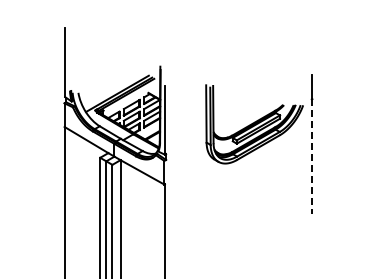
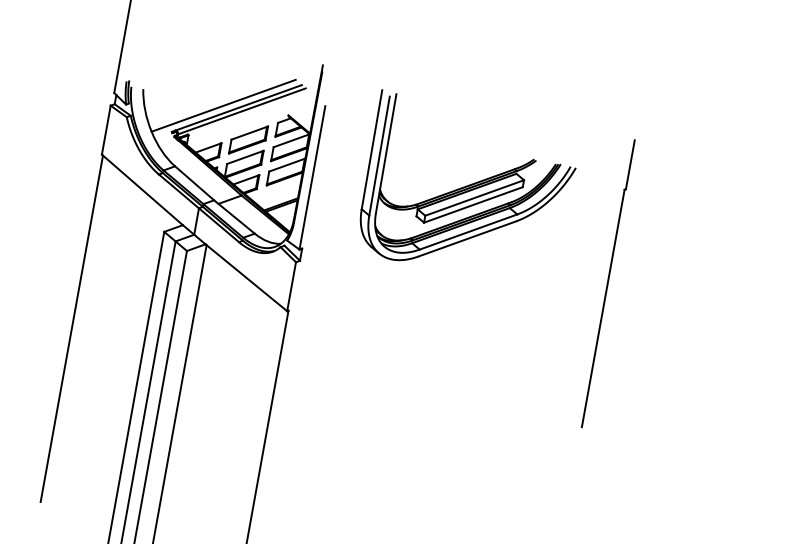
part: (254, 124) -> (467, 189), moved
line: (311, 157) -> (602, 310), dashed -> solid

